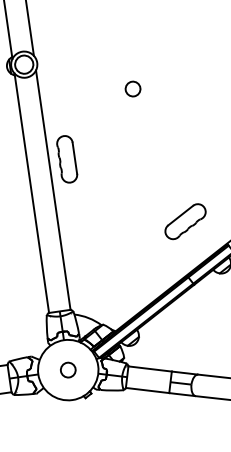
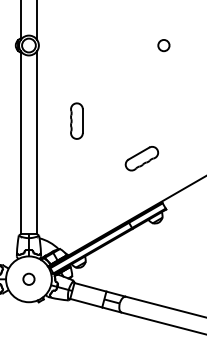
circle: (132, 89) -> (163, 45), moved
part: (66, 158) -> (76, 120), moved
part: (184, 221) -> (141, 158), moved

